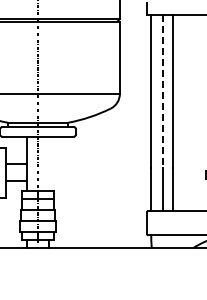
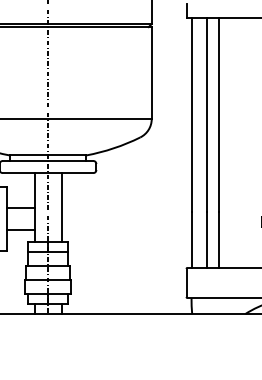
line: (163, 91) -> (207, 115), dashed -> solid
line: (48, 163) -> (61, 207), added

